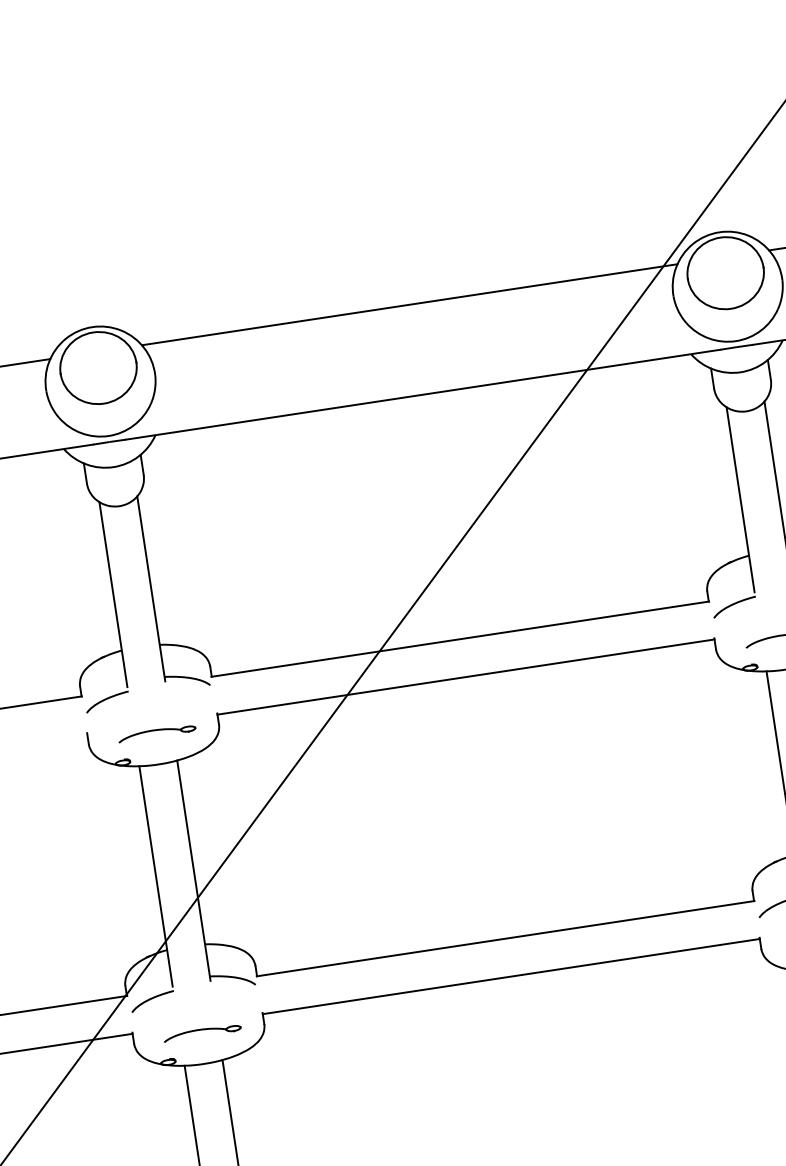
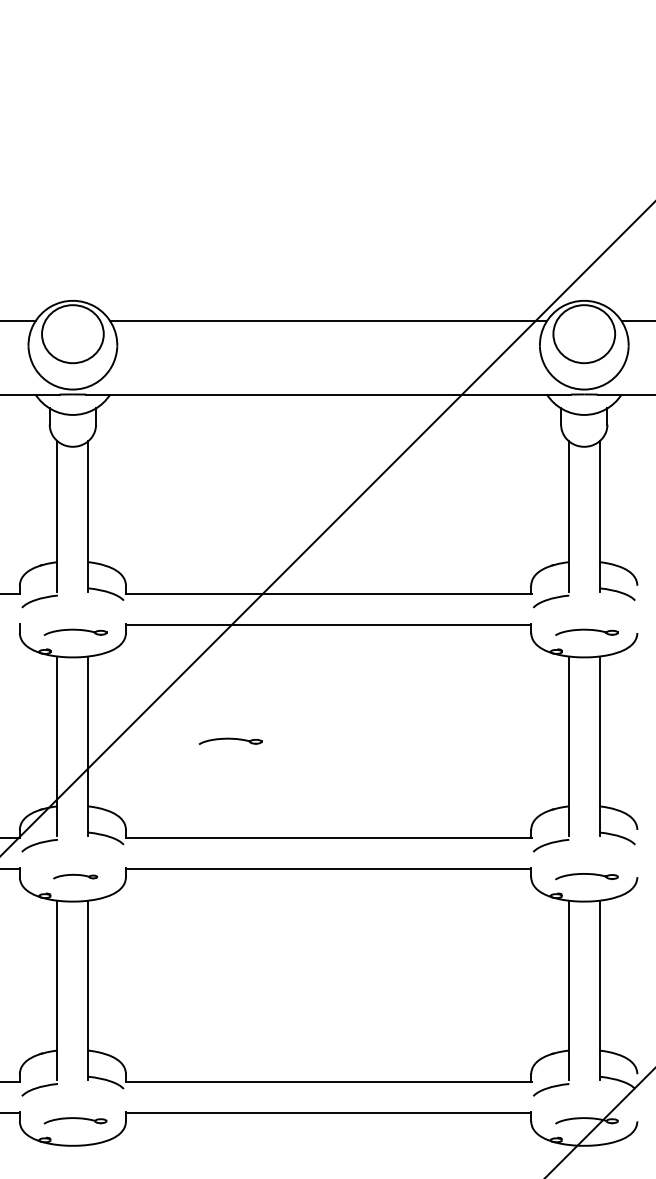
part: (367, 837) -> (230, 740), added
part: (202, 1032) -> (75, 876), size x0.7

